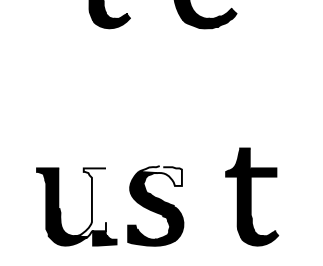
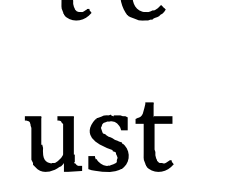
fill: (160, 176) -> (111, 122), added
part: (251, 196) -> (154, 136), moved
fill: (89, 203) -> (62, 141), added

